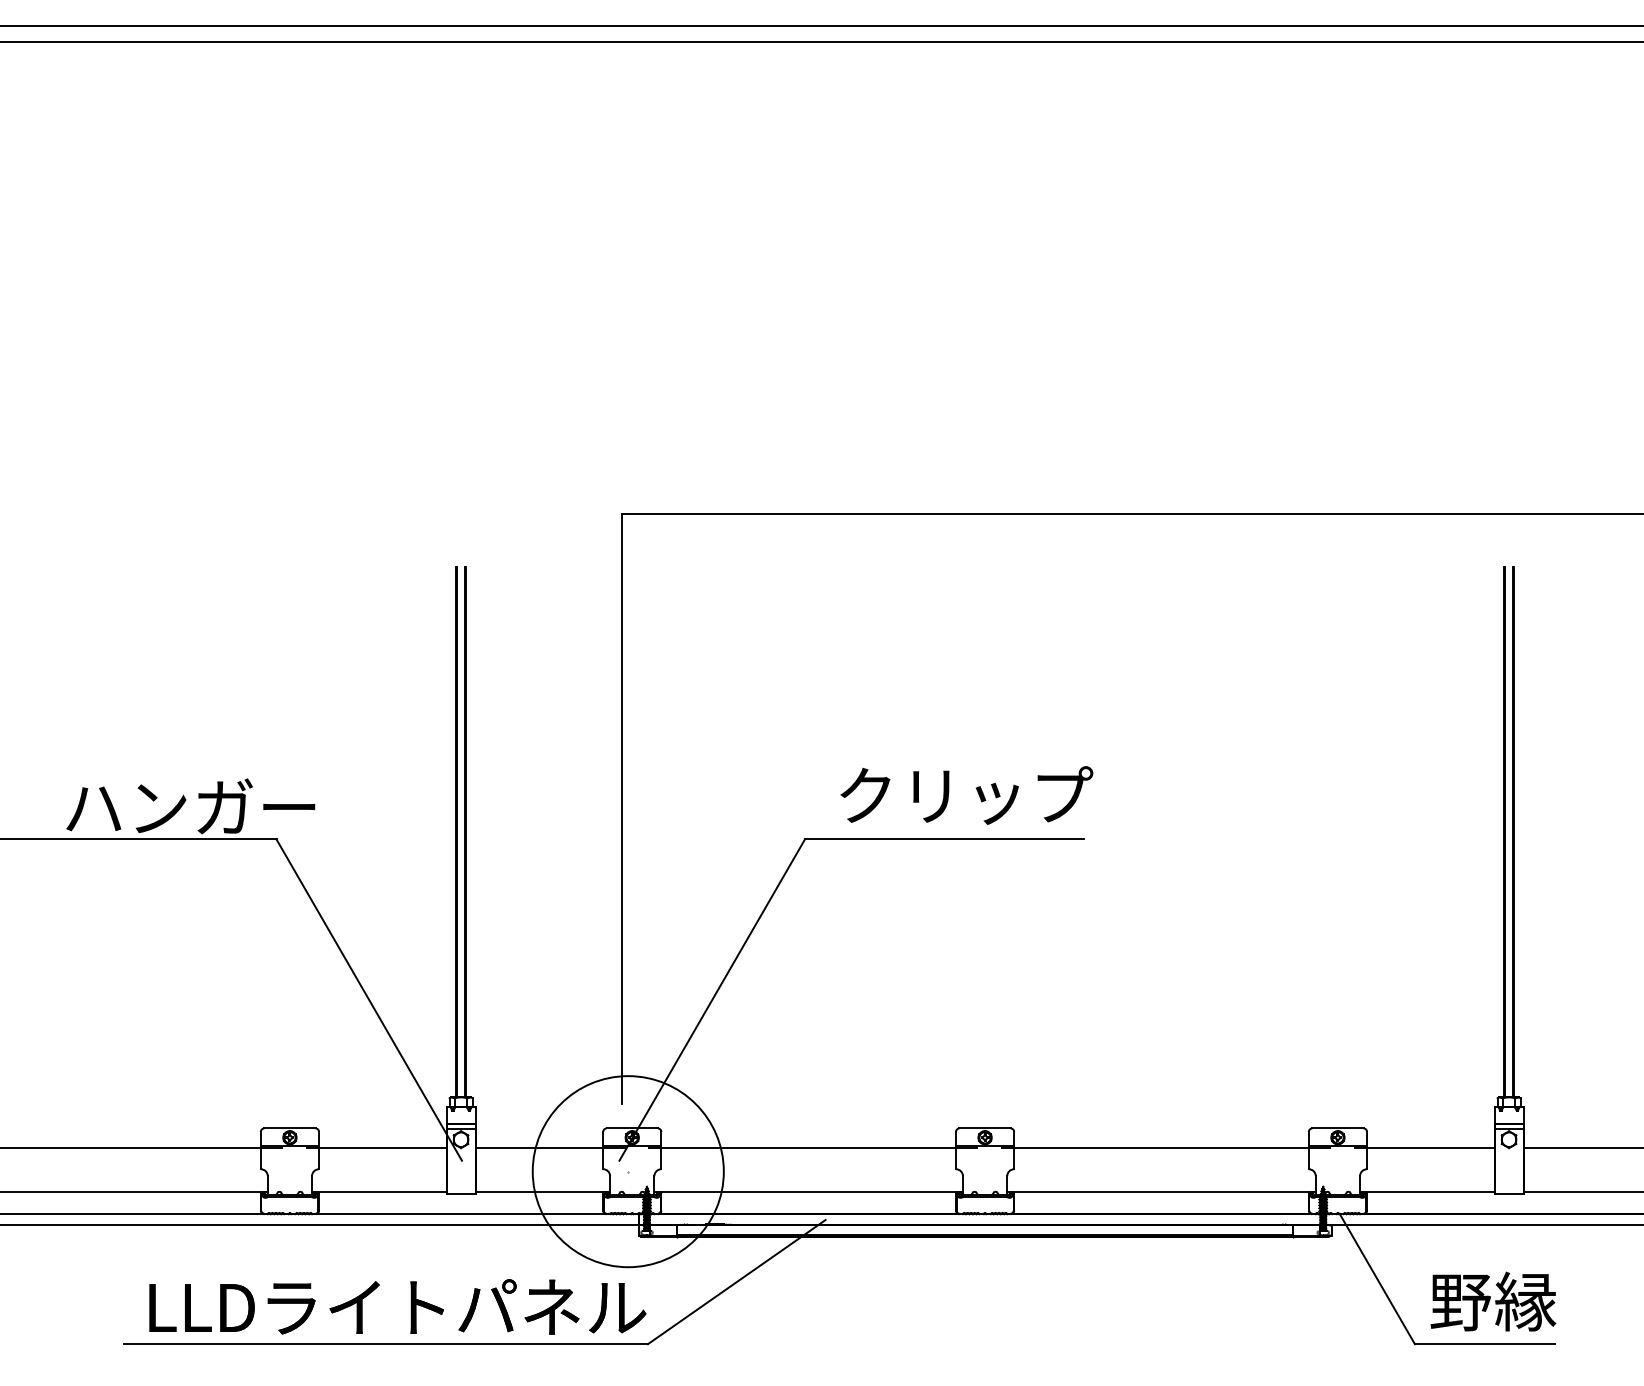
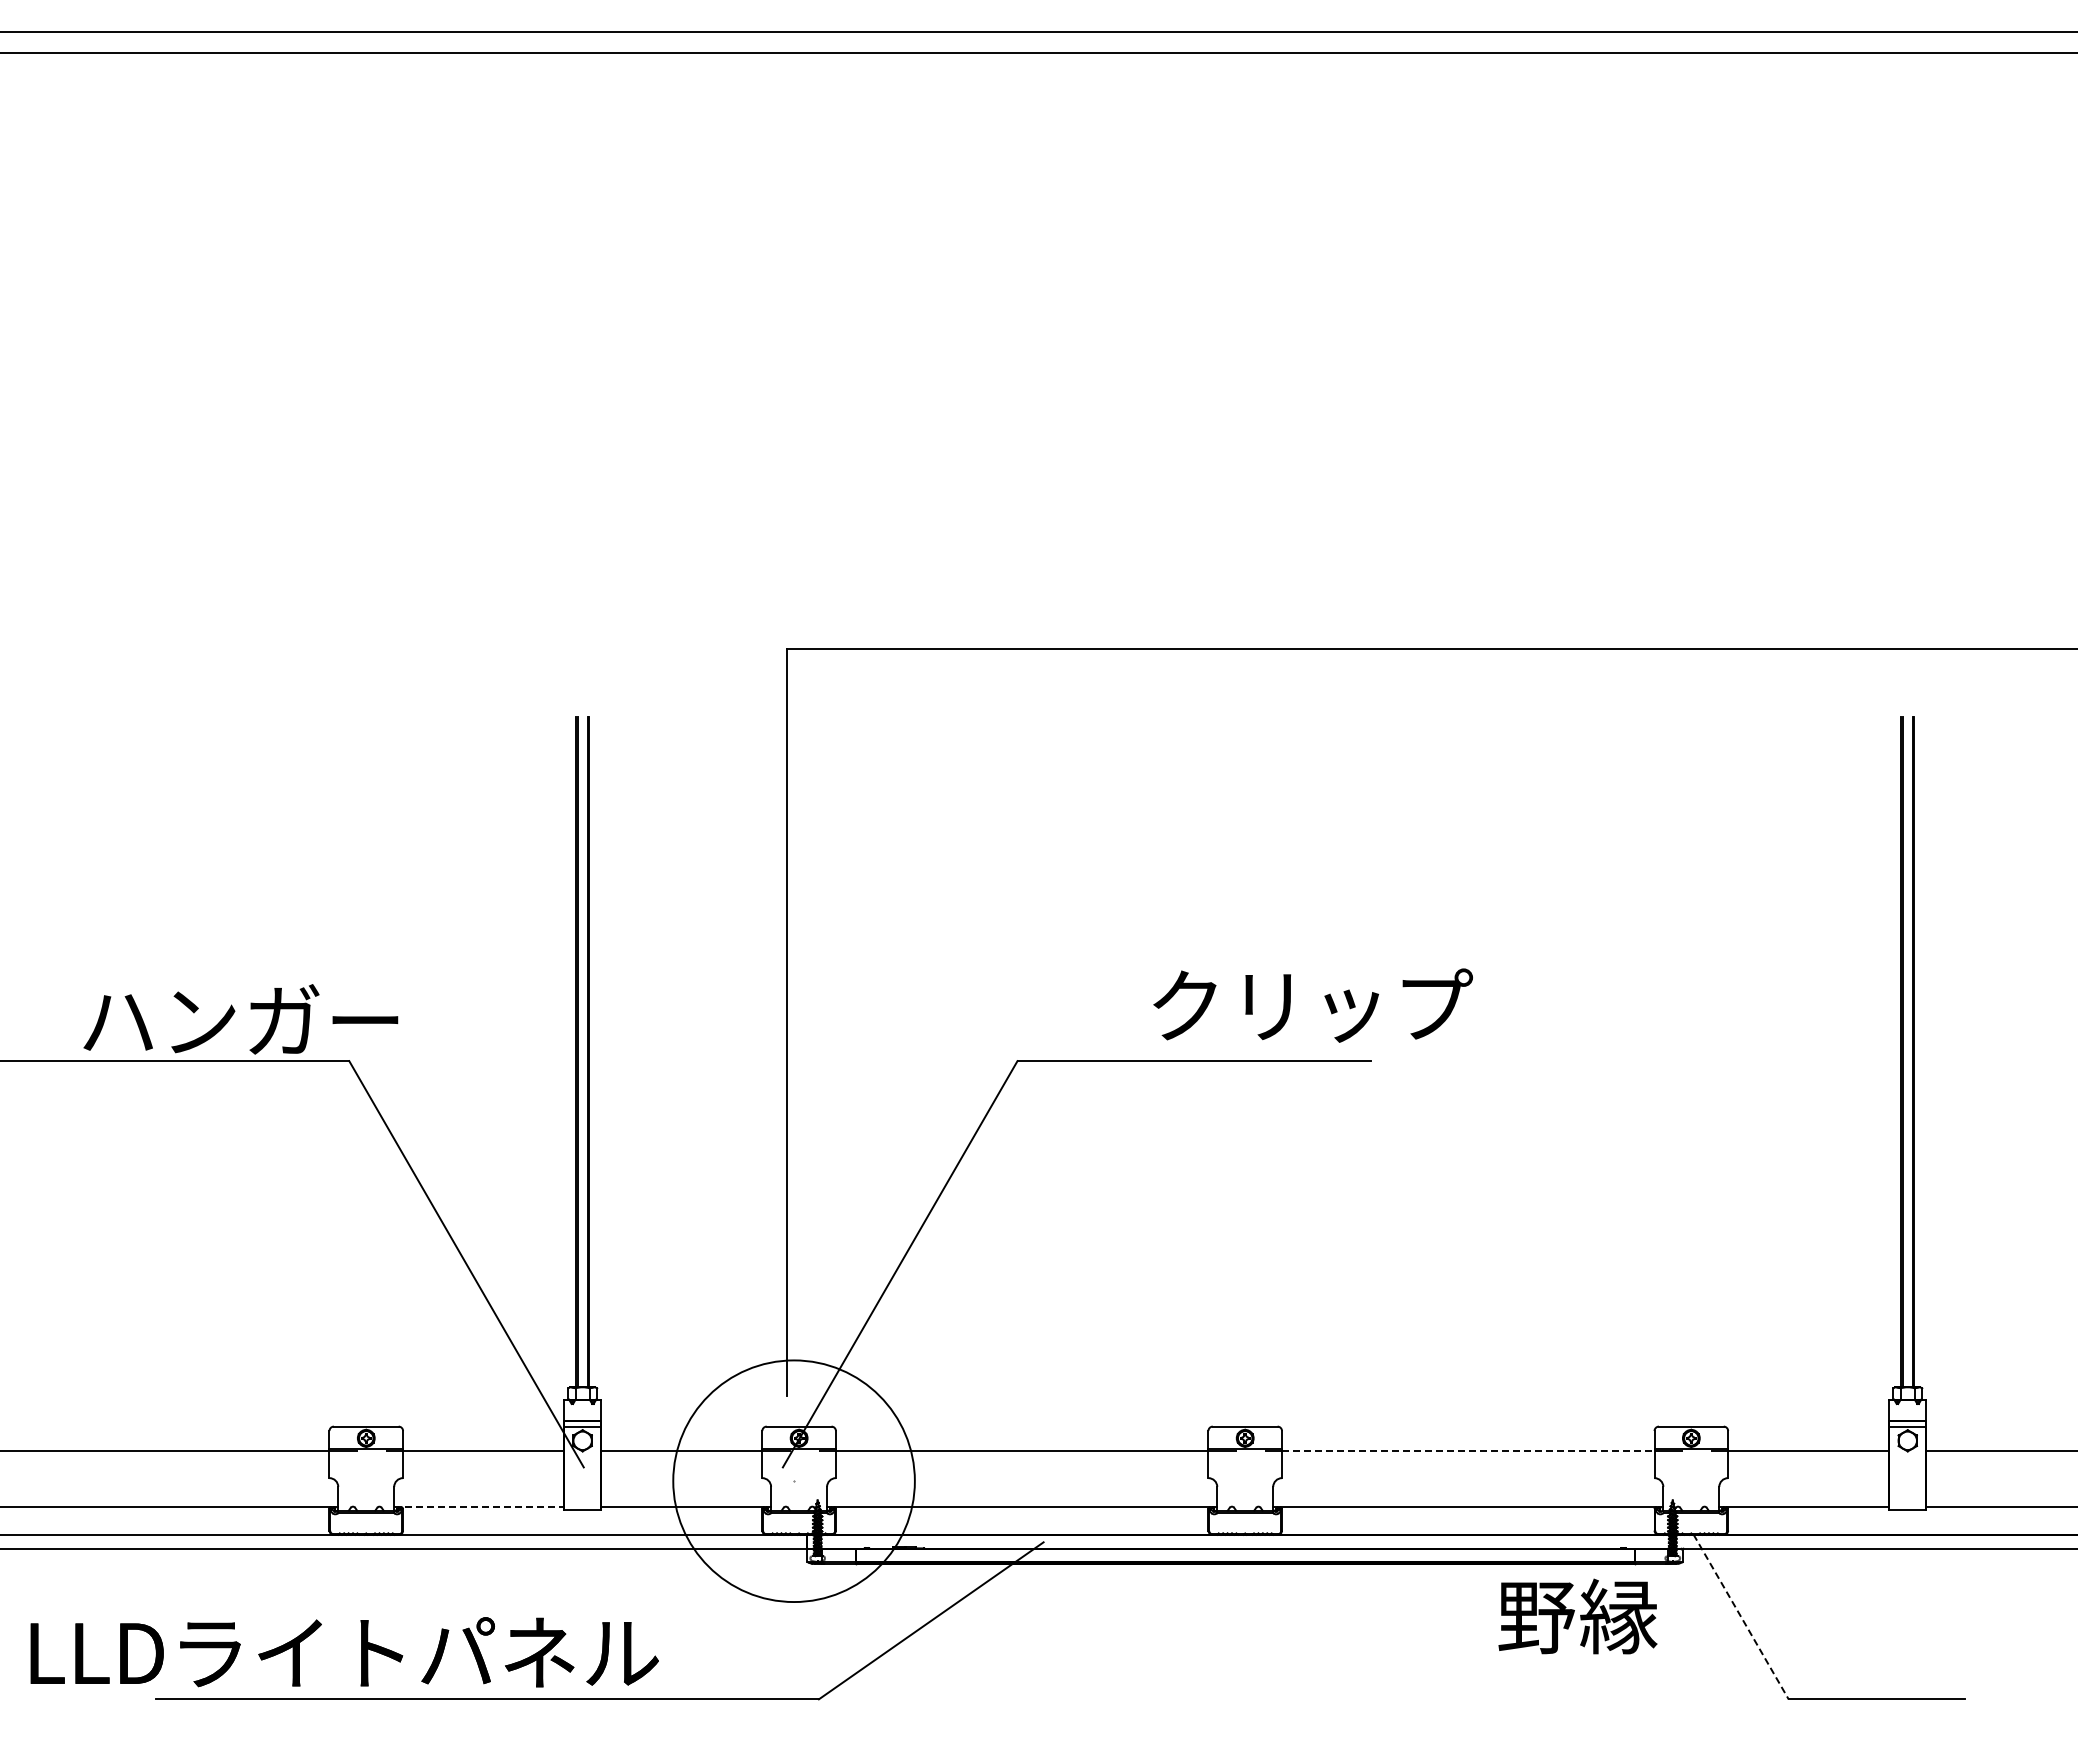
text: (966, 795) -> (1312, 1005), moved
line: (1161, 1148) -> (1468, 1451), solid -> dashed
line: (379, 1192) -> (479, 1507), solid -> dashed
line: (1377, 1279) -> (1741, 1617), solid -> dashed
text: (1493, 1301) -> (1577, 1616), moved
text: (397, 1307) -> (344, 1652), moved

